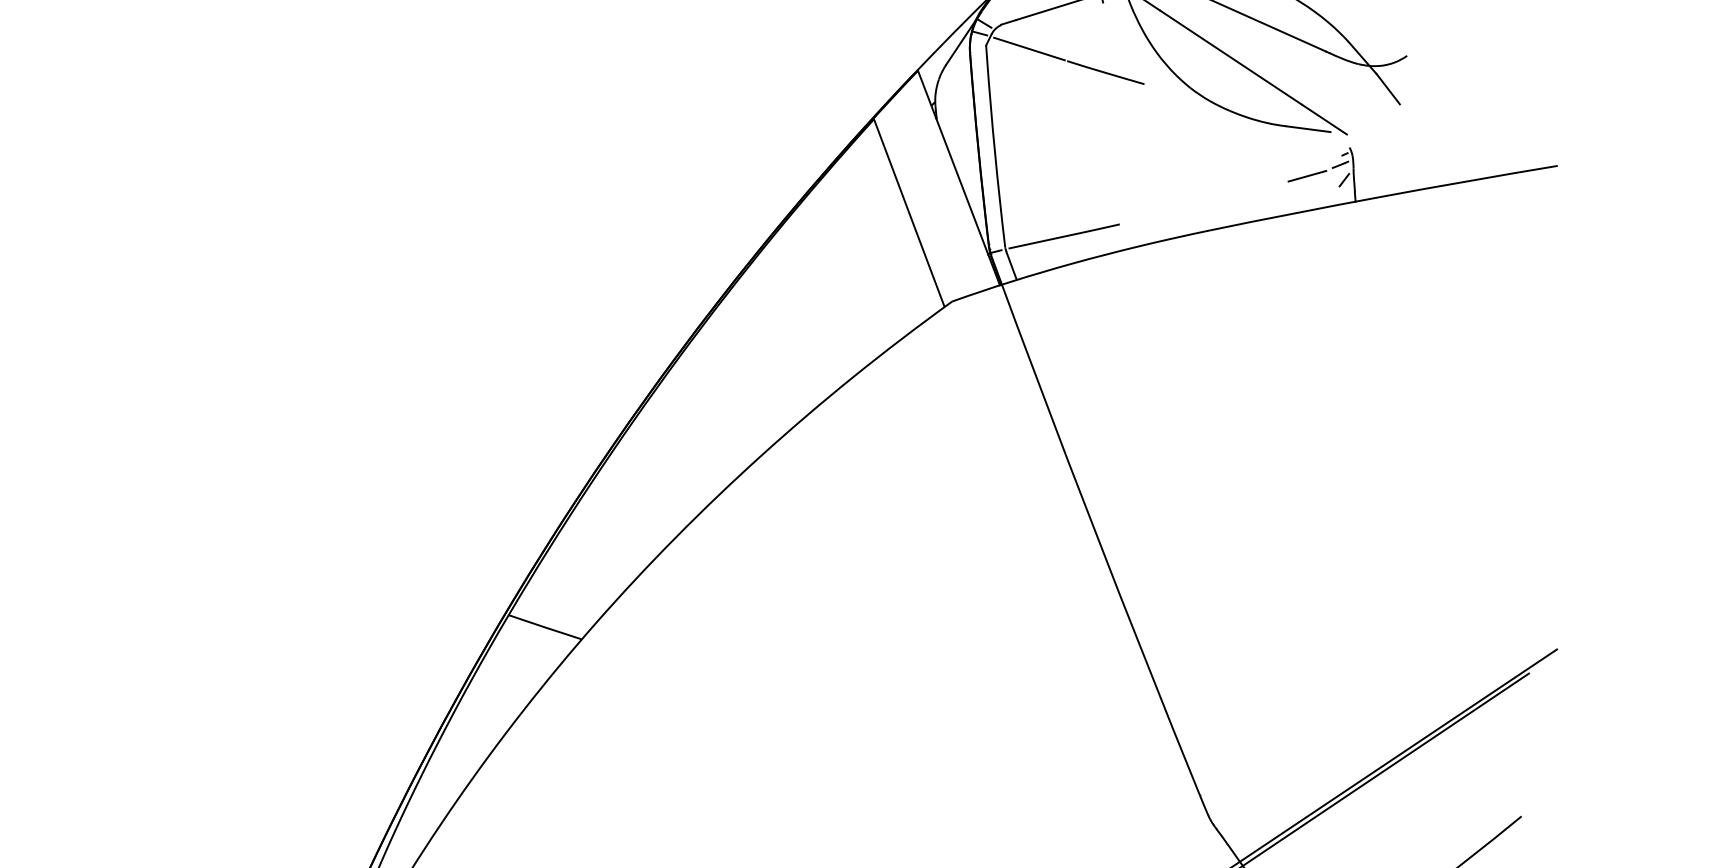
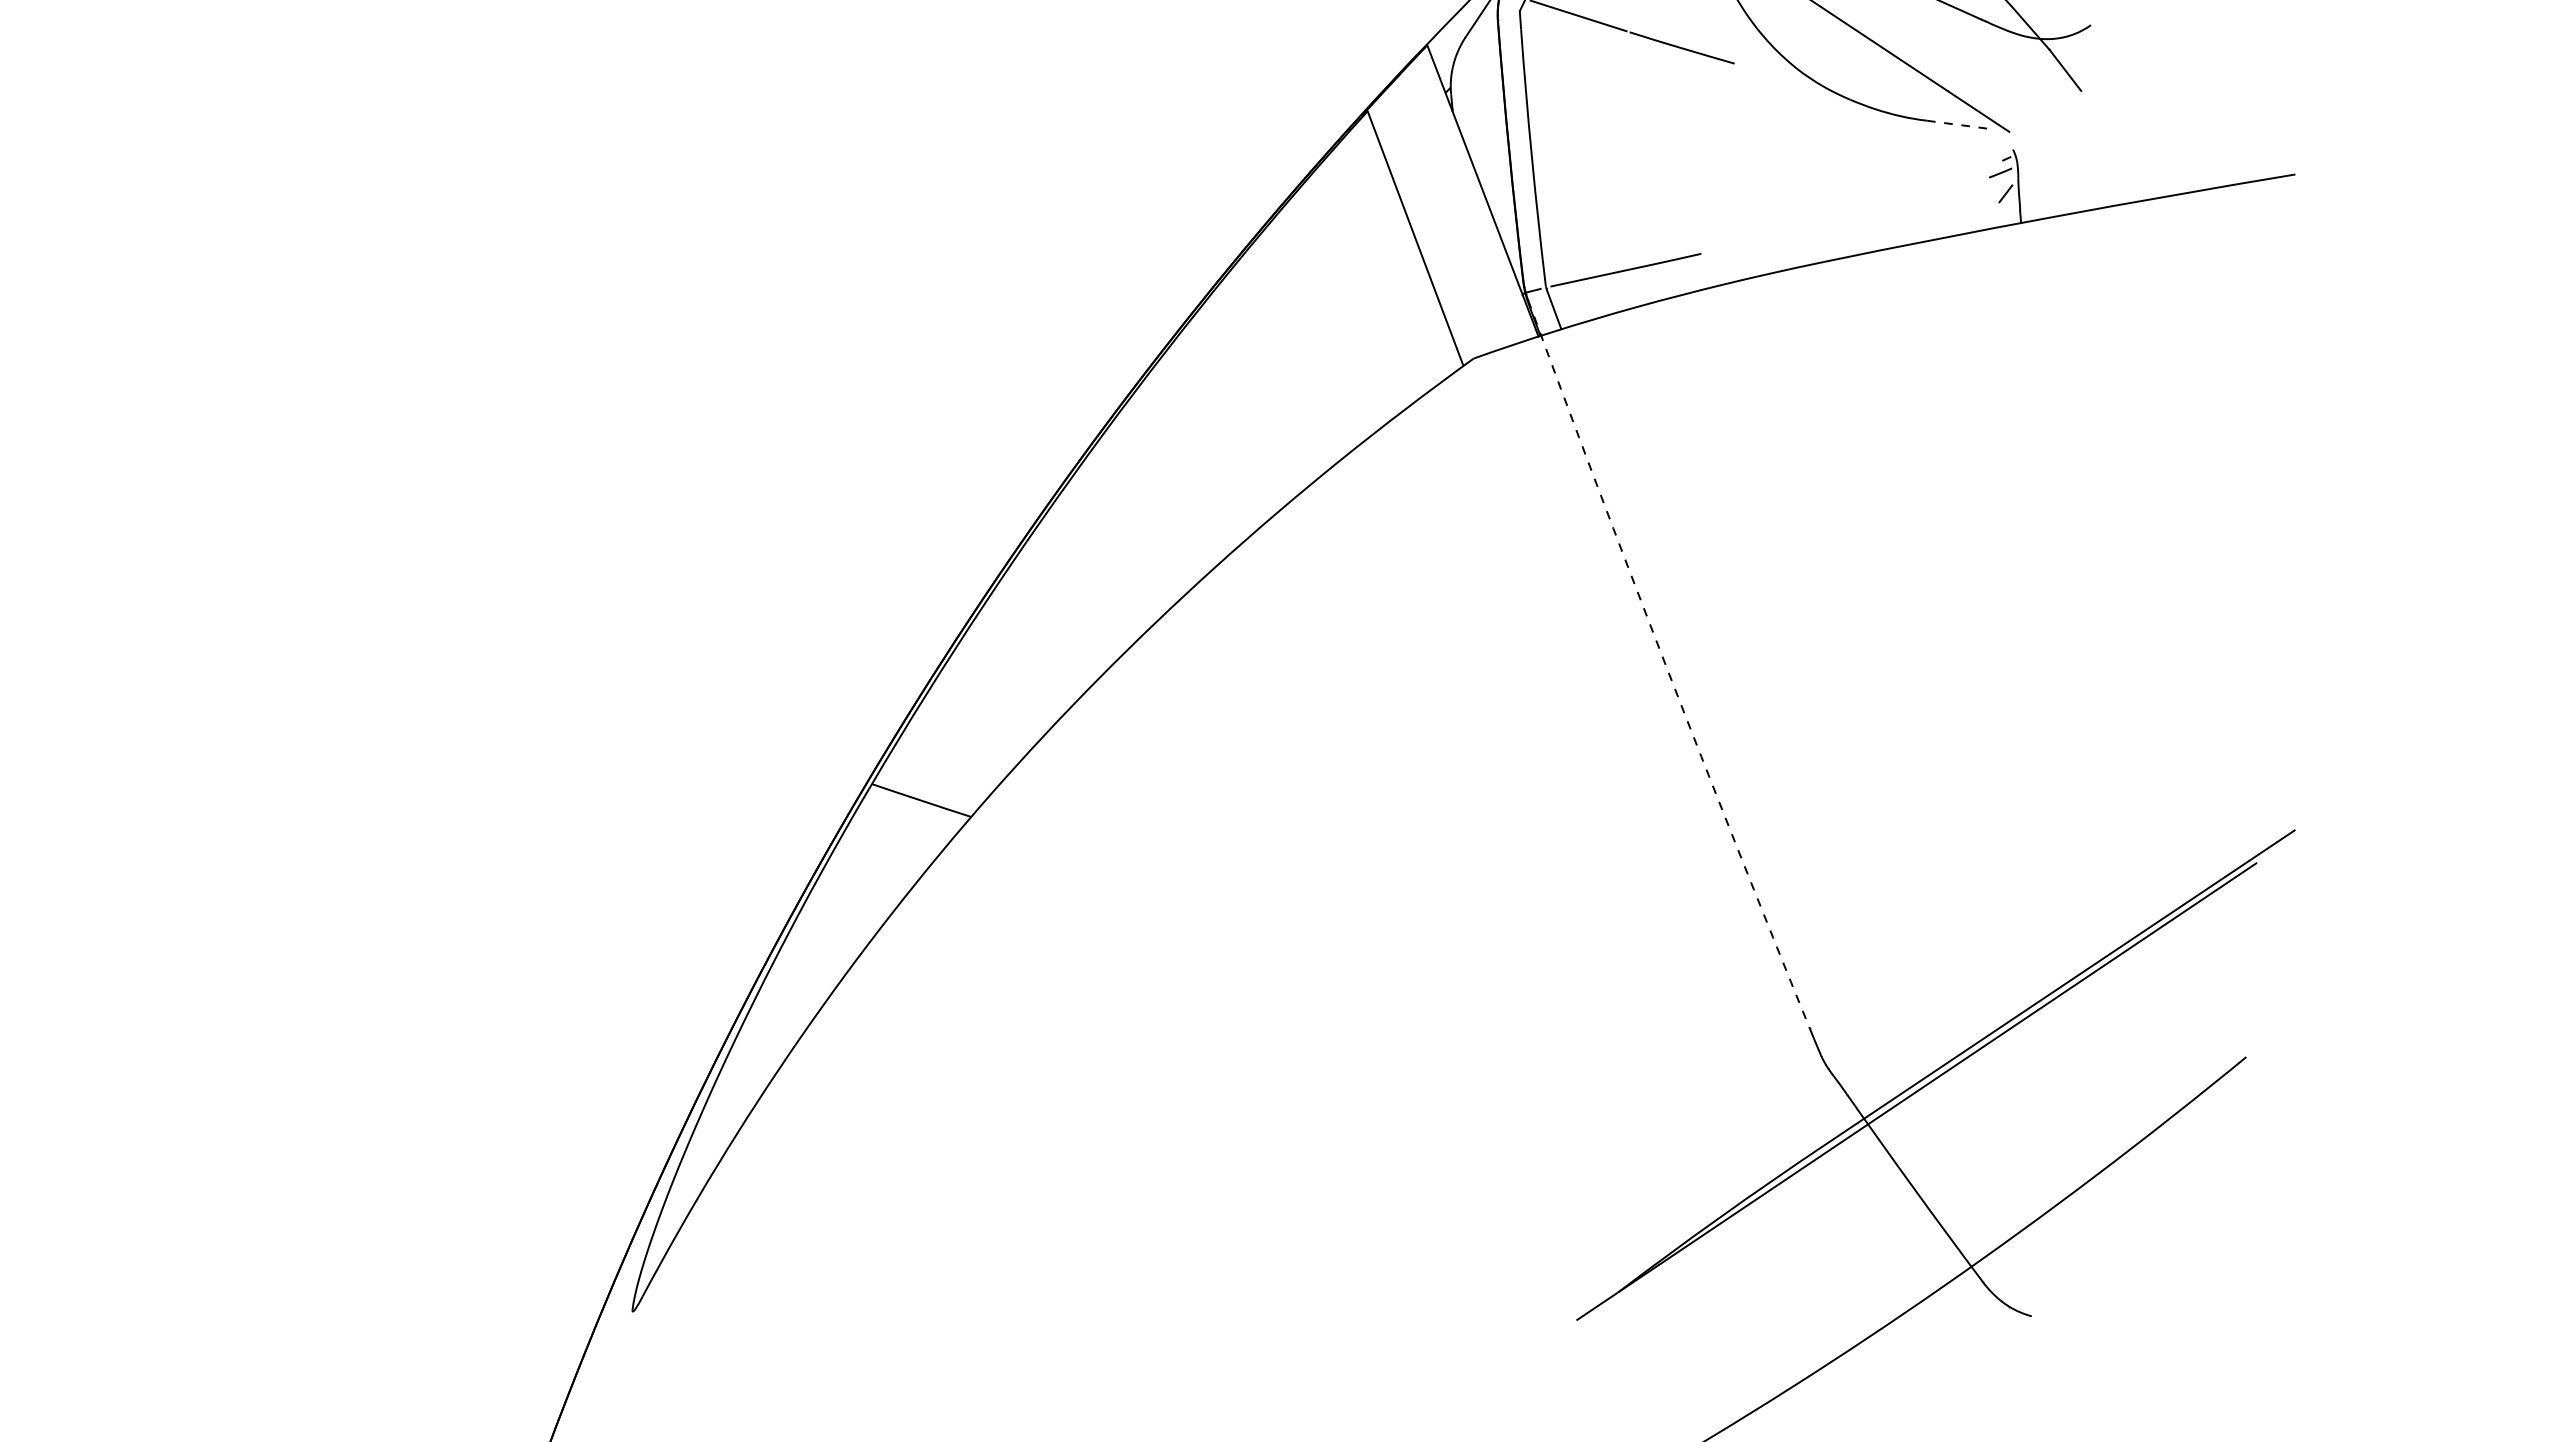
line: (1307, 129) -> (1956, 124), solid -> dashed
line: (1307, 176) -> (1955, 188), removed
arc: (1093, 527) -> (1665, 665), solid -> dashed

